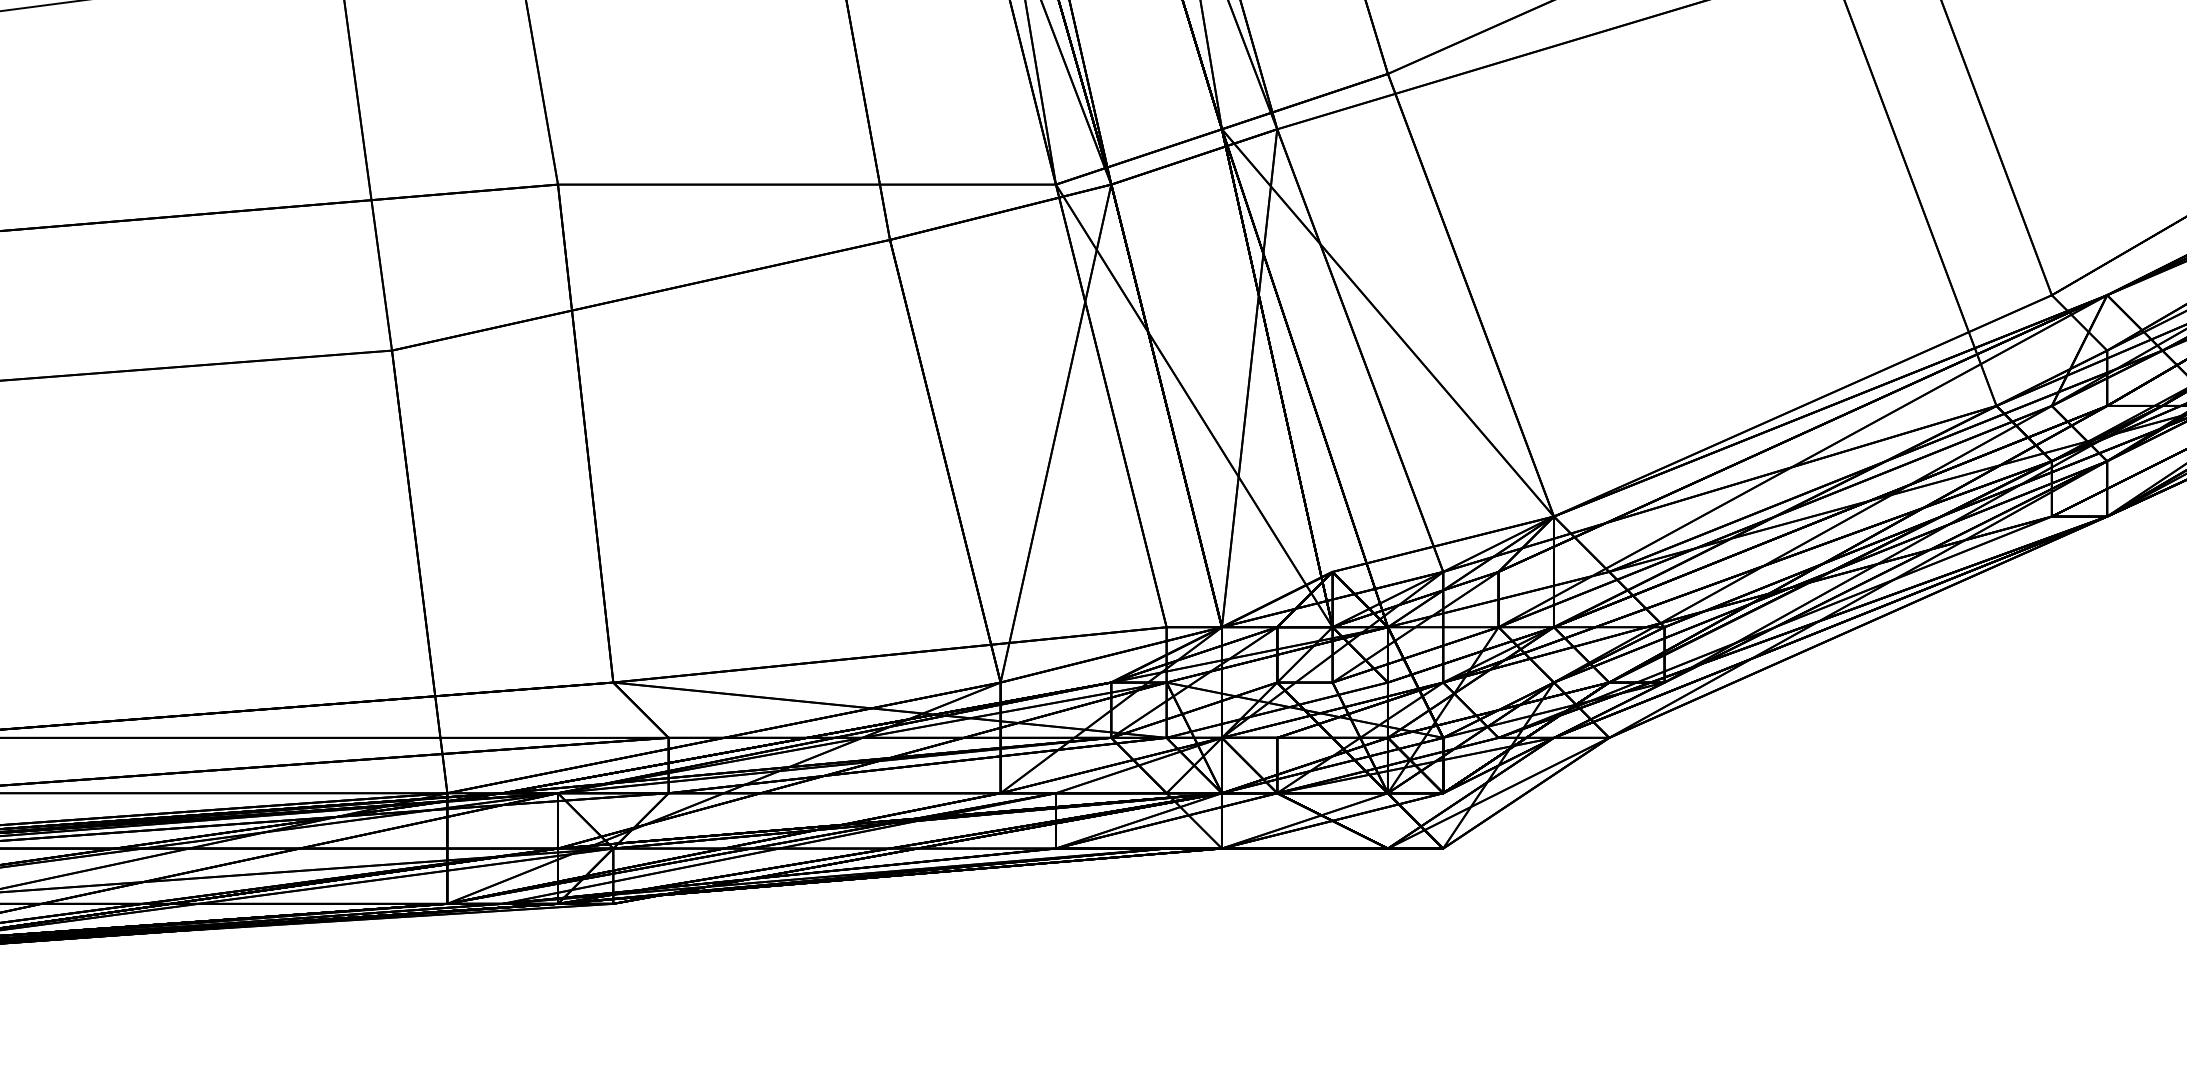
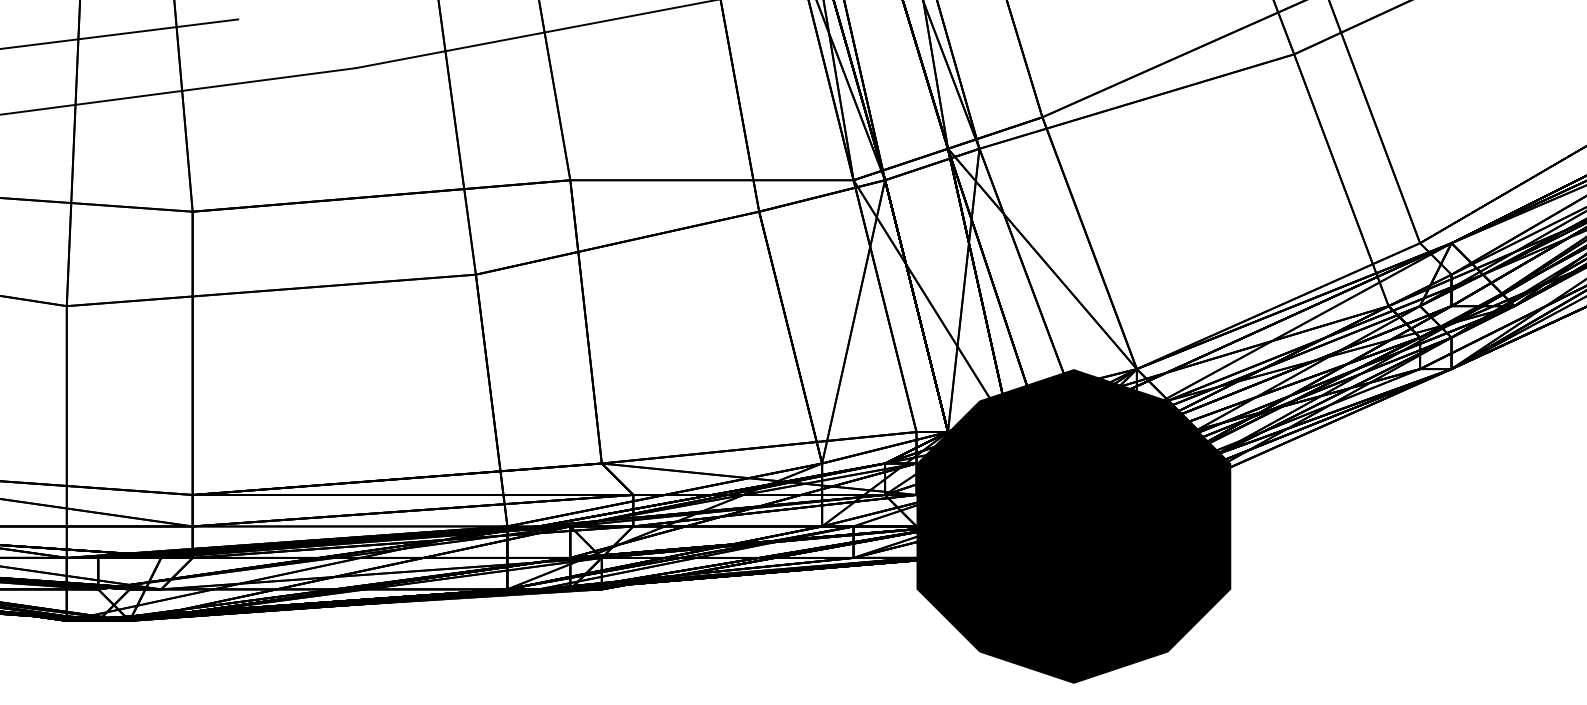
fill: (1442, 793) -> (1073, 526), added

